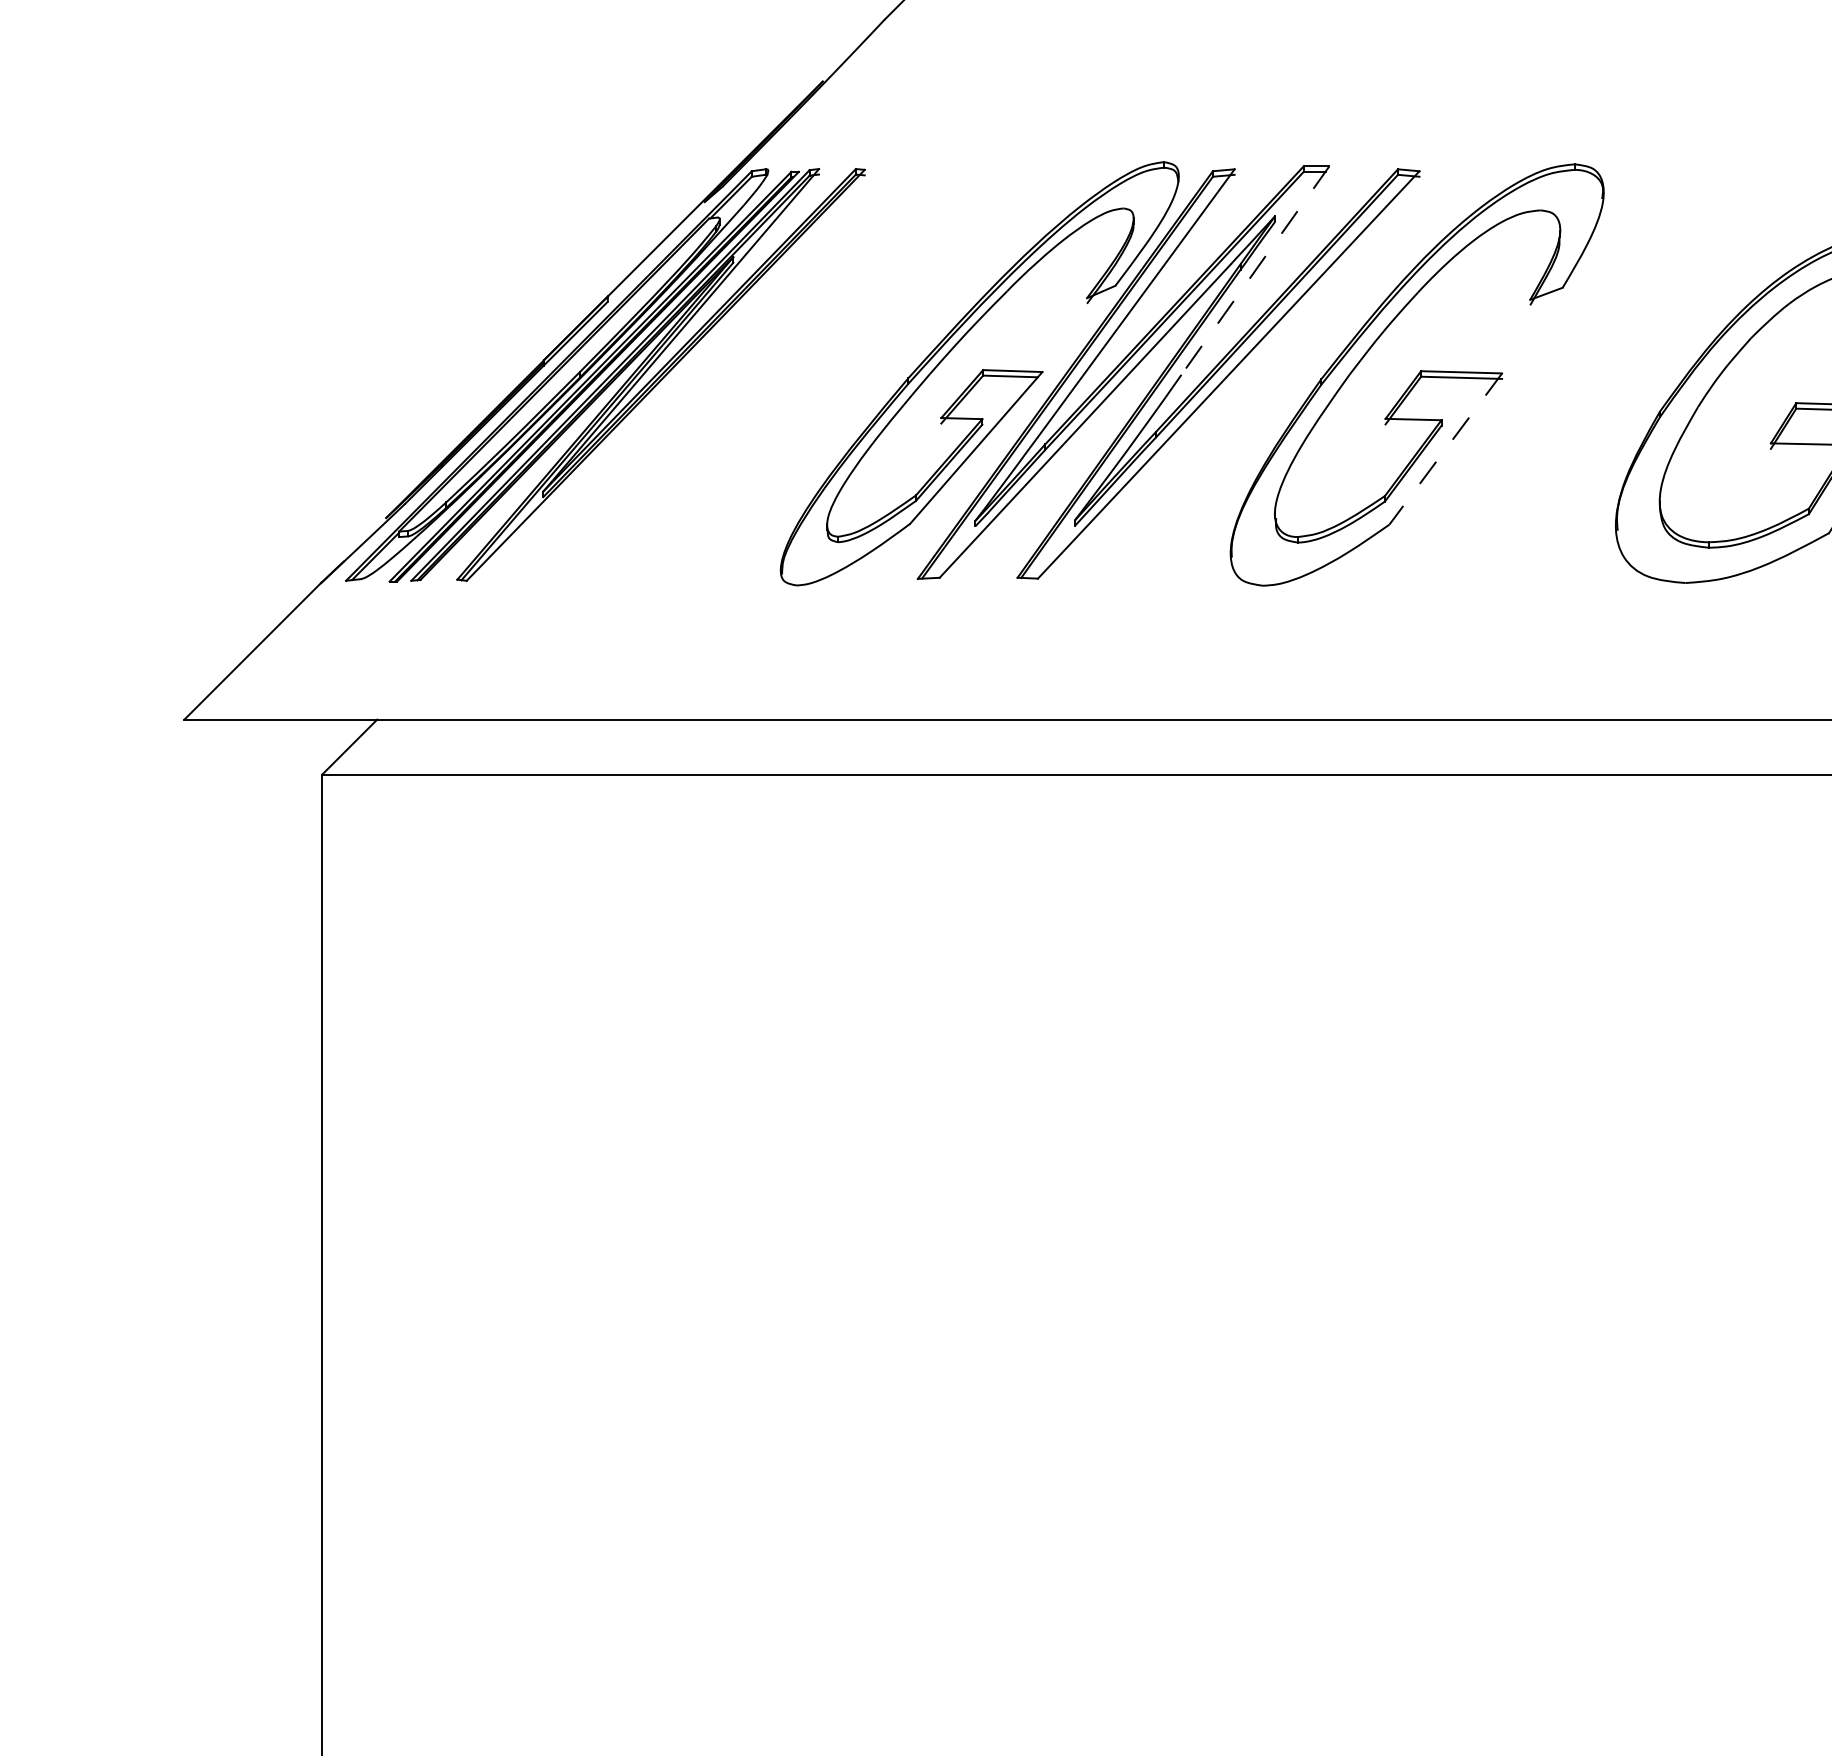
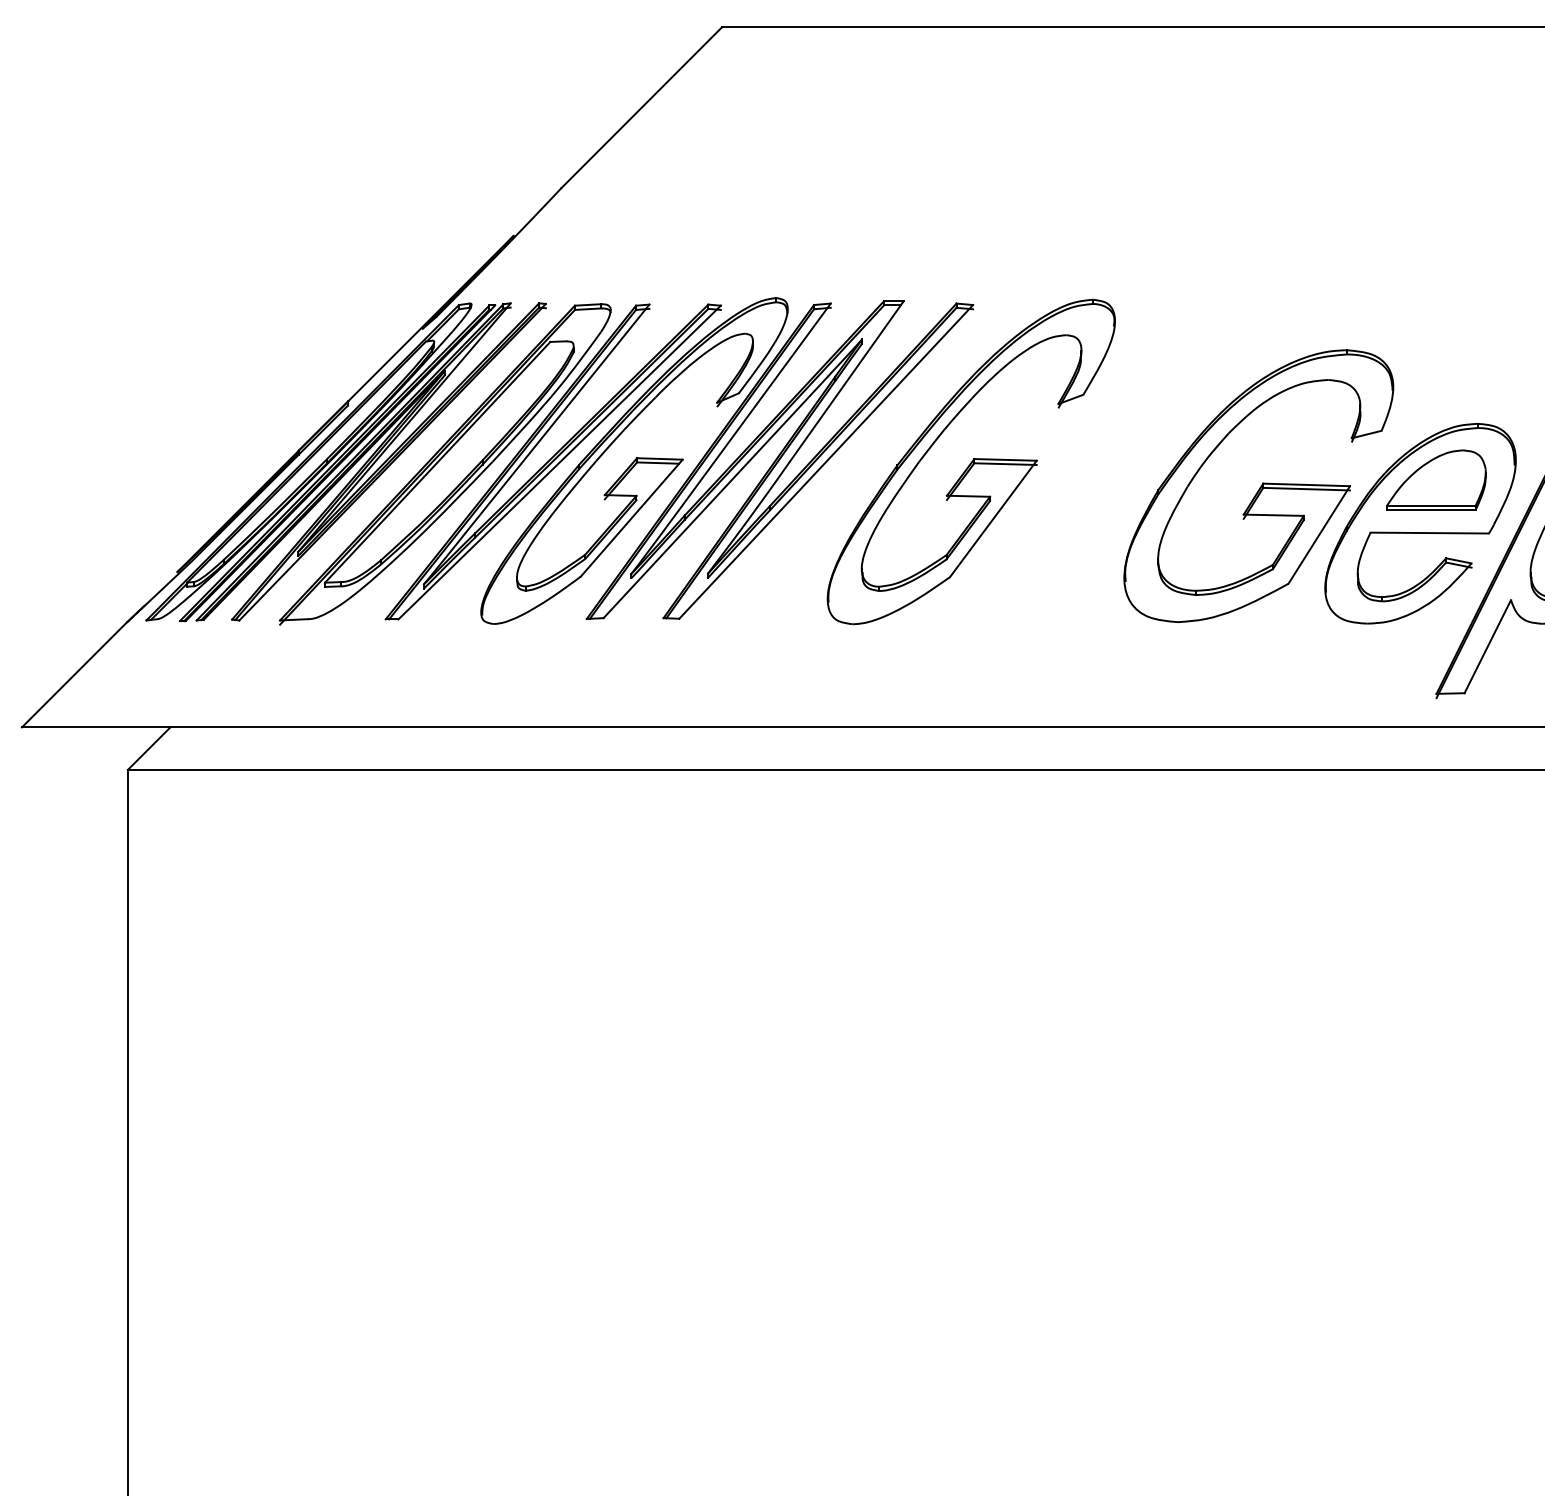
line: (1255, 270) -> (846, 381), dashed -> solid
part: (805, 378) -> (500, 464), added
line: (1445, 448) -> (993, 518), dashed -> solid

